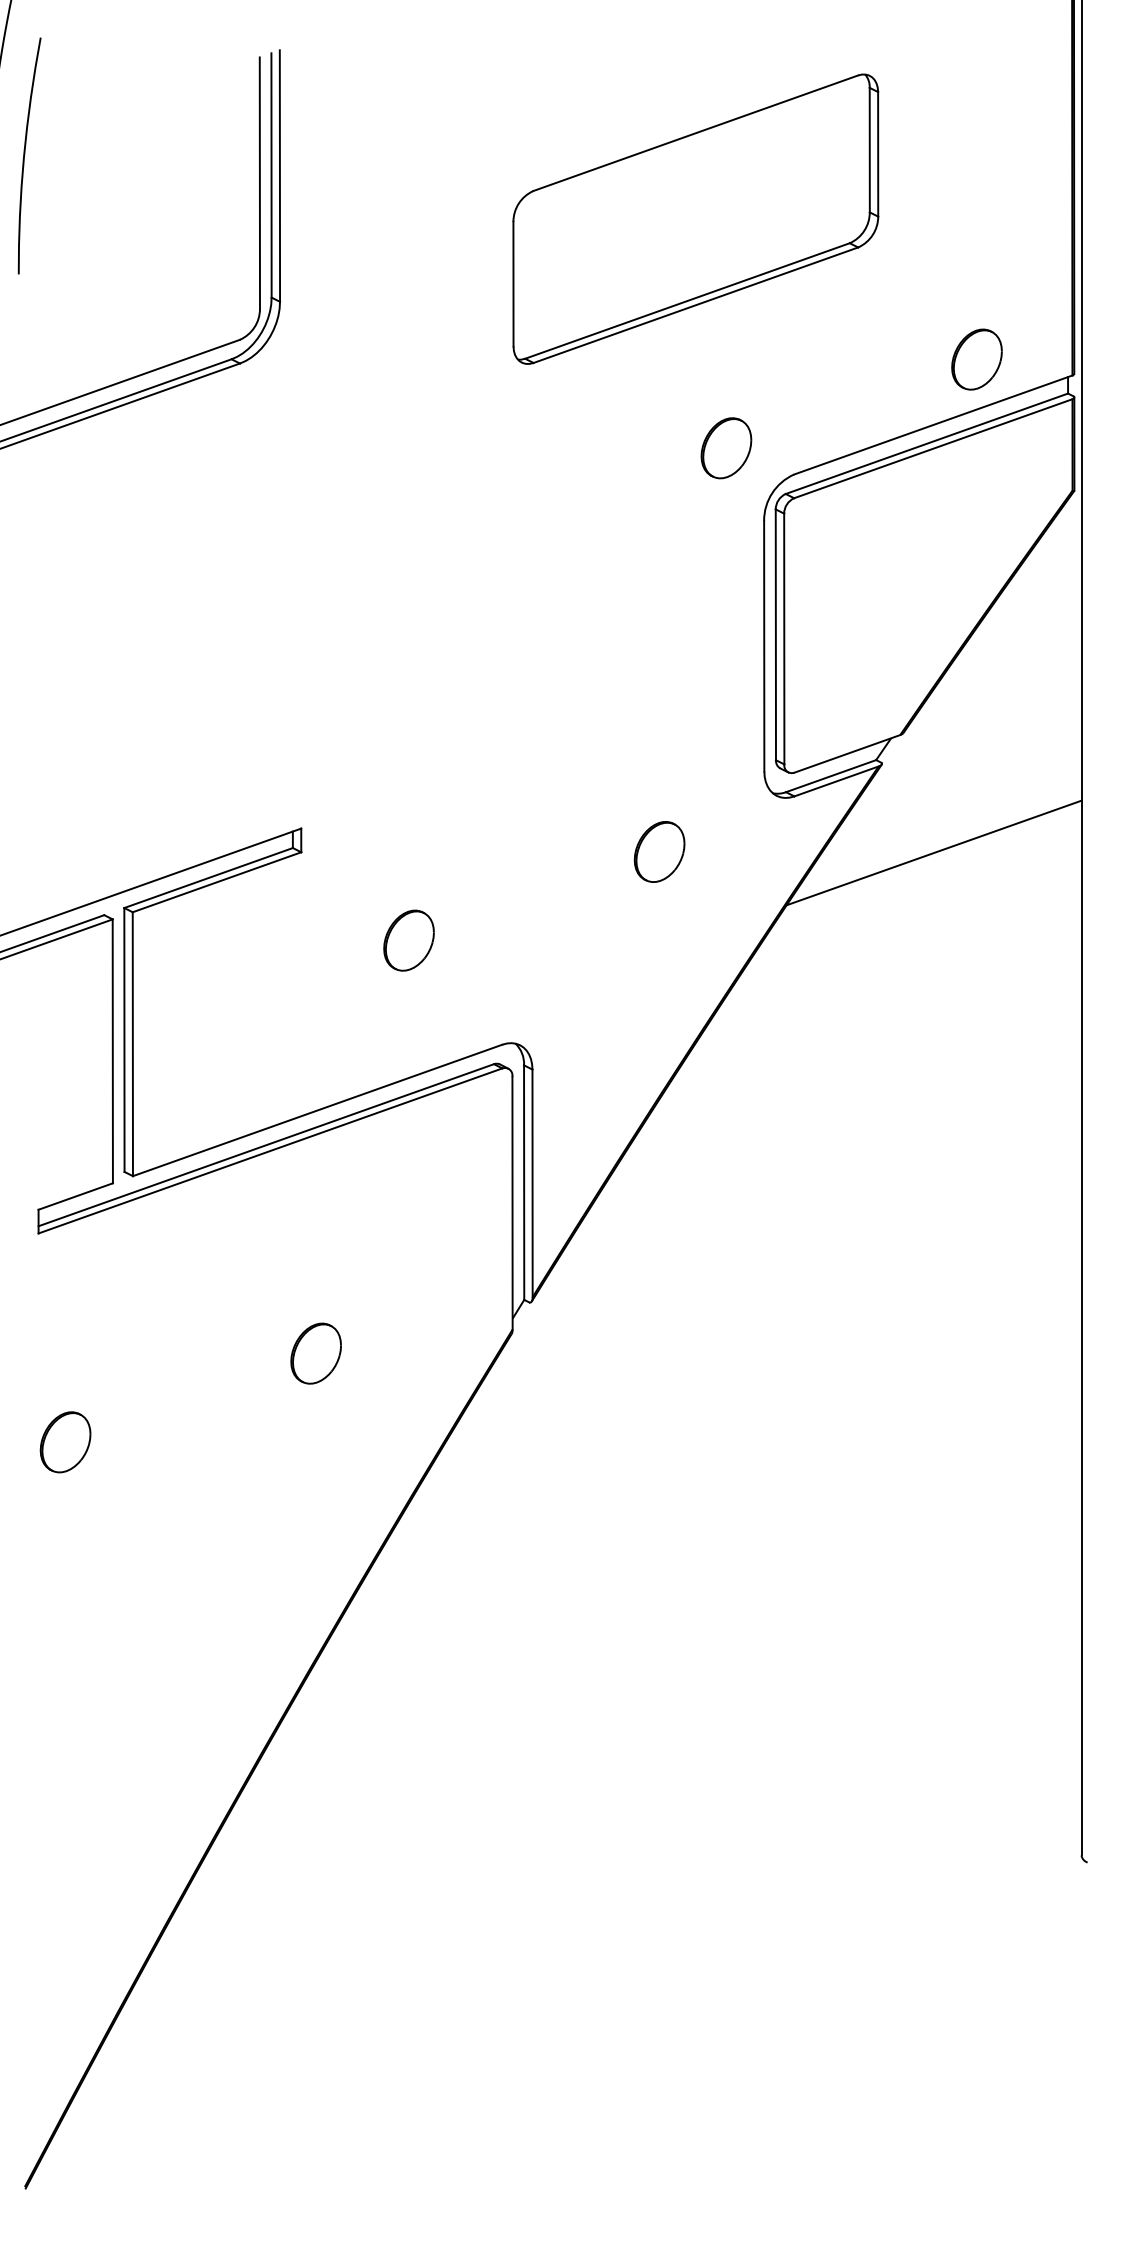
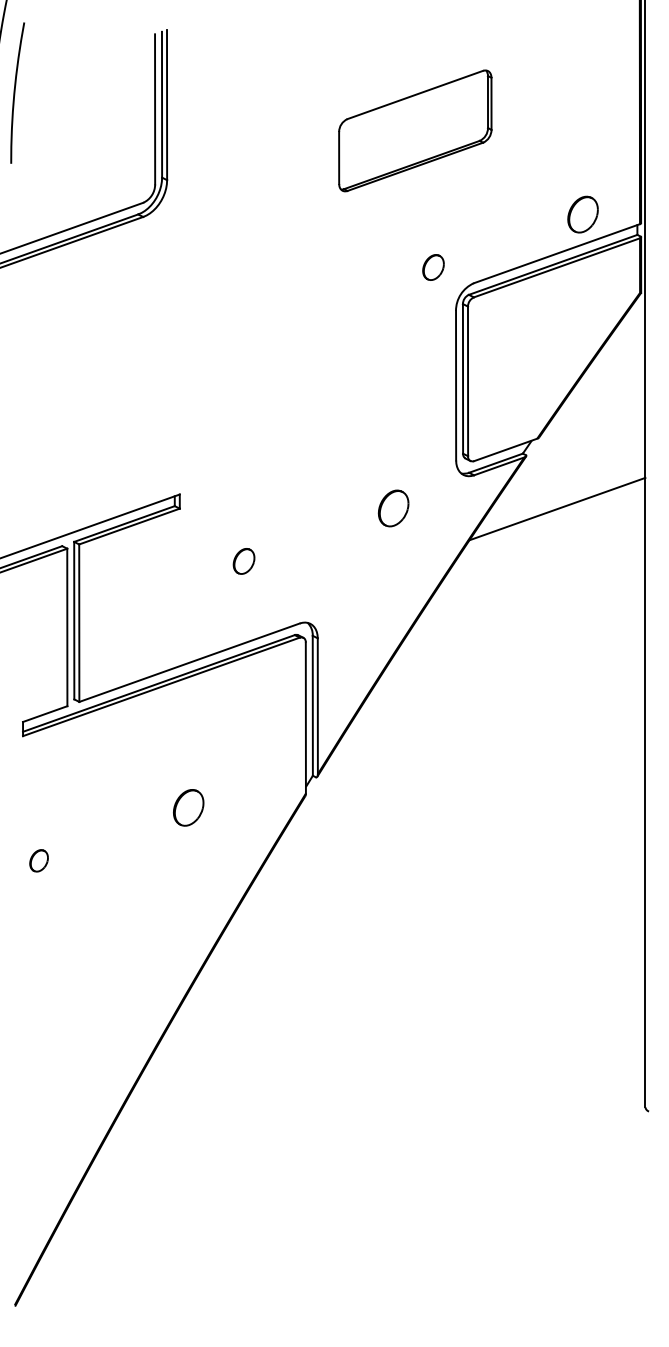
part: (696, 218) -> (415, 130), size x0.7
part: (726, 448) -> (433, 267), size x0.7
part: (408, 940) -> (243, 561), size x0.7
part: (64, 1441) -> (38, 860), size x0.6

